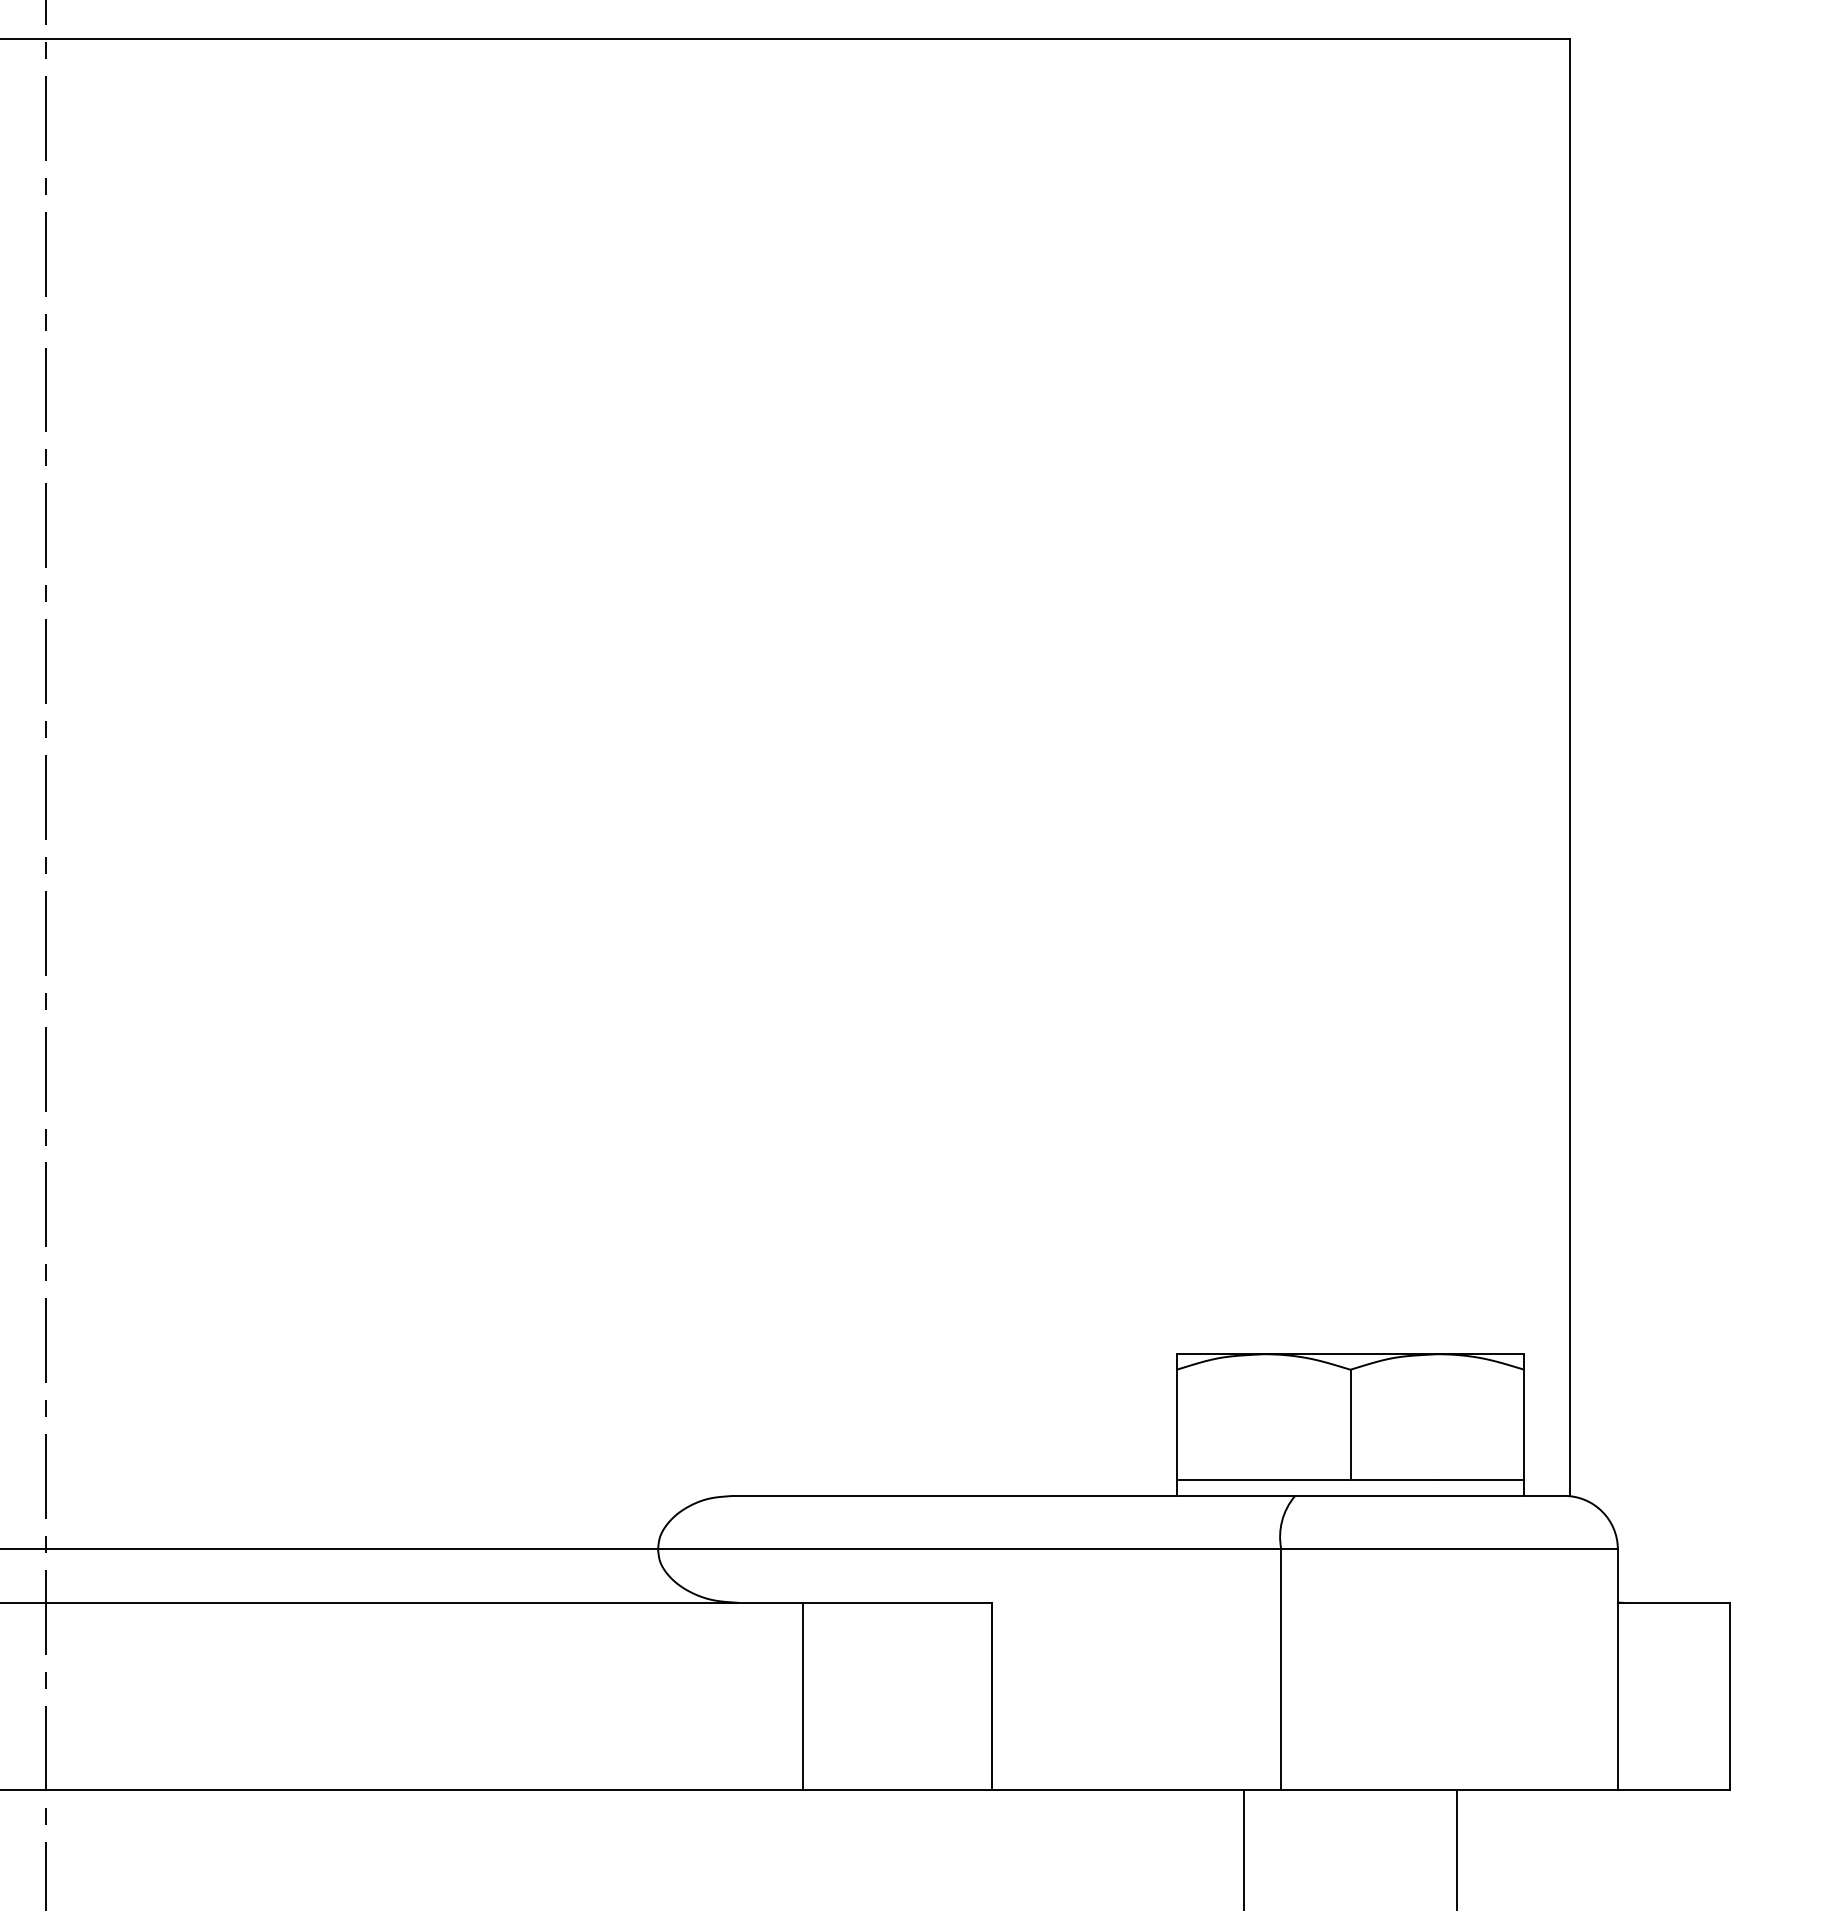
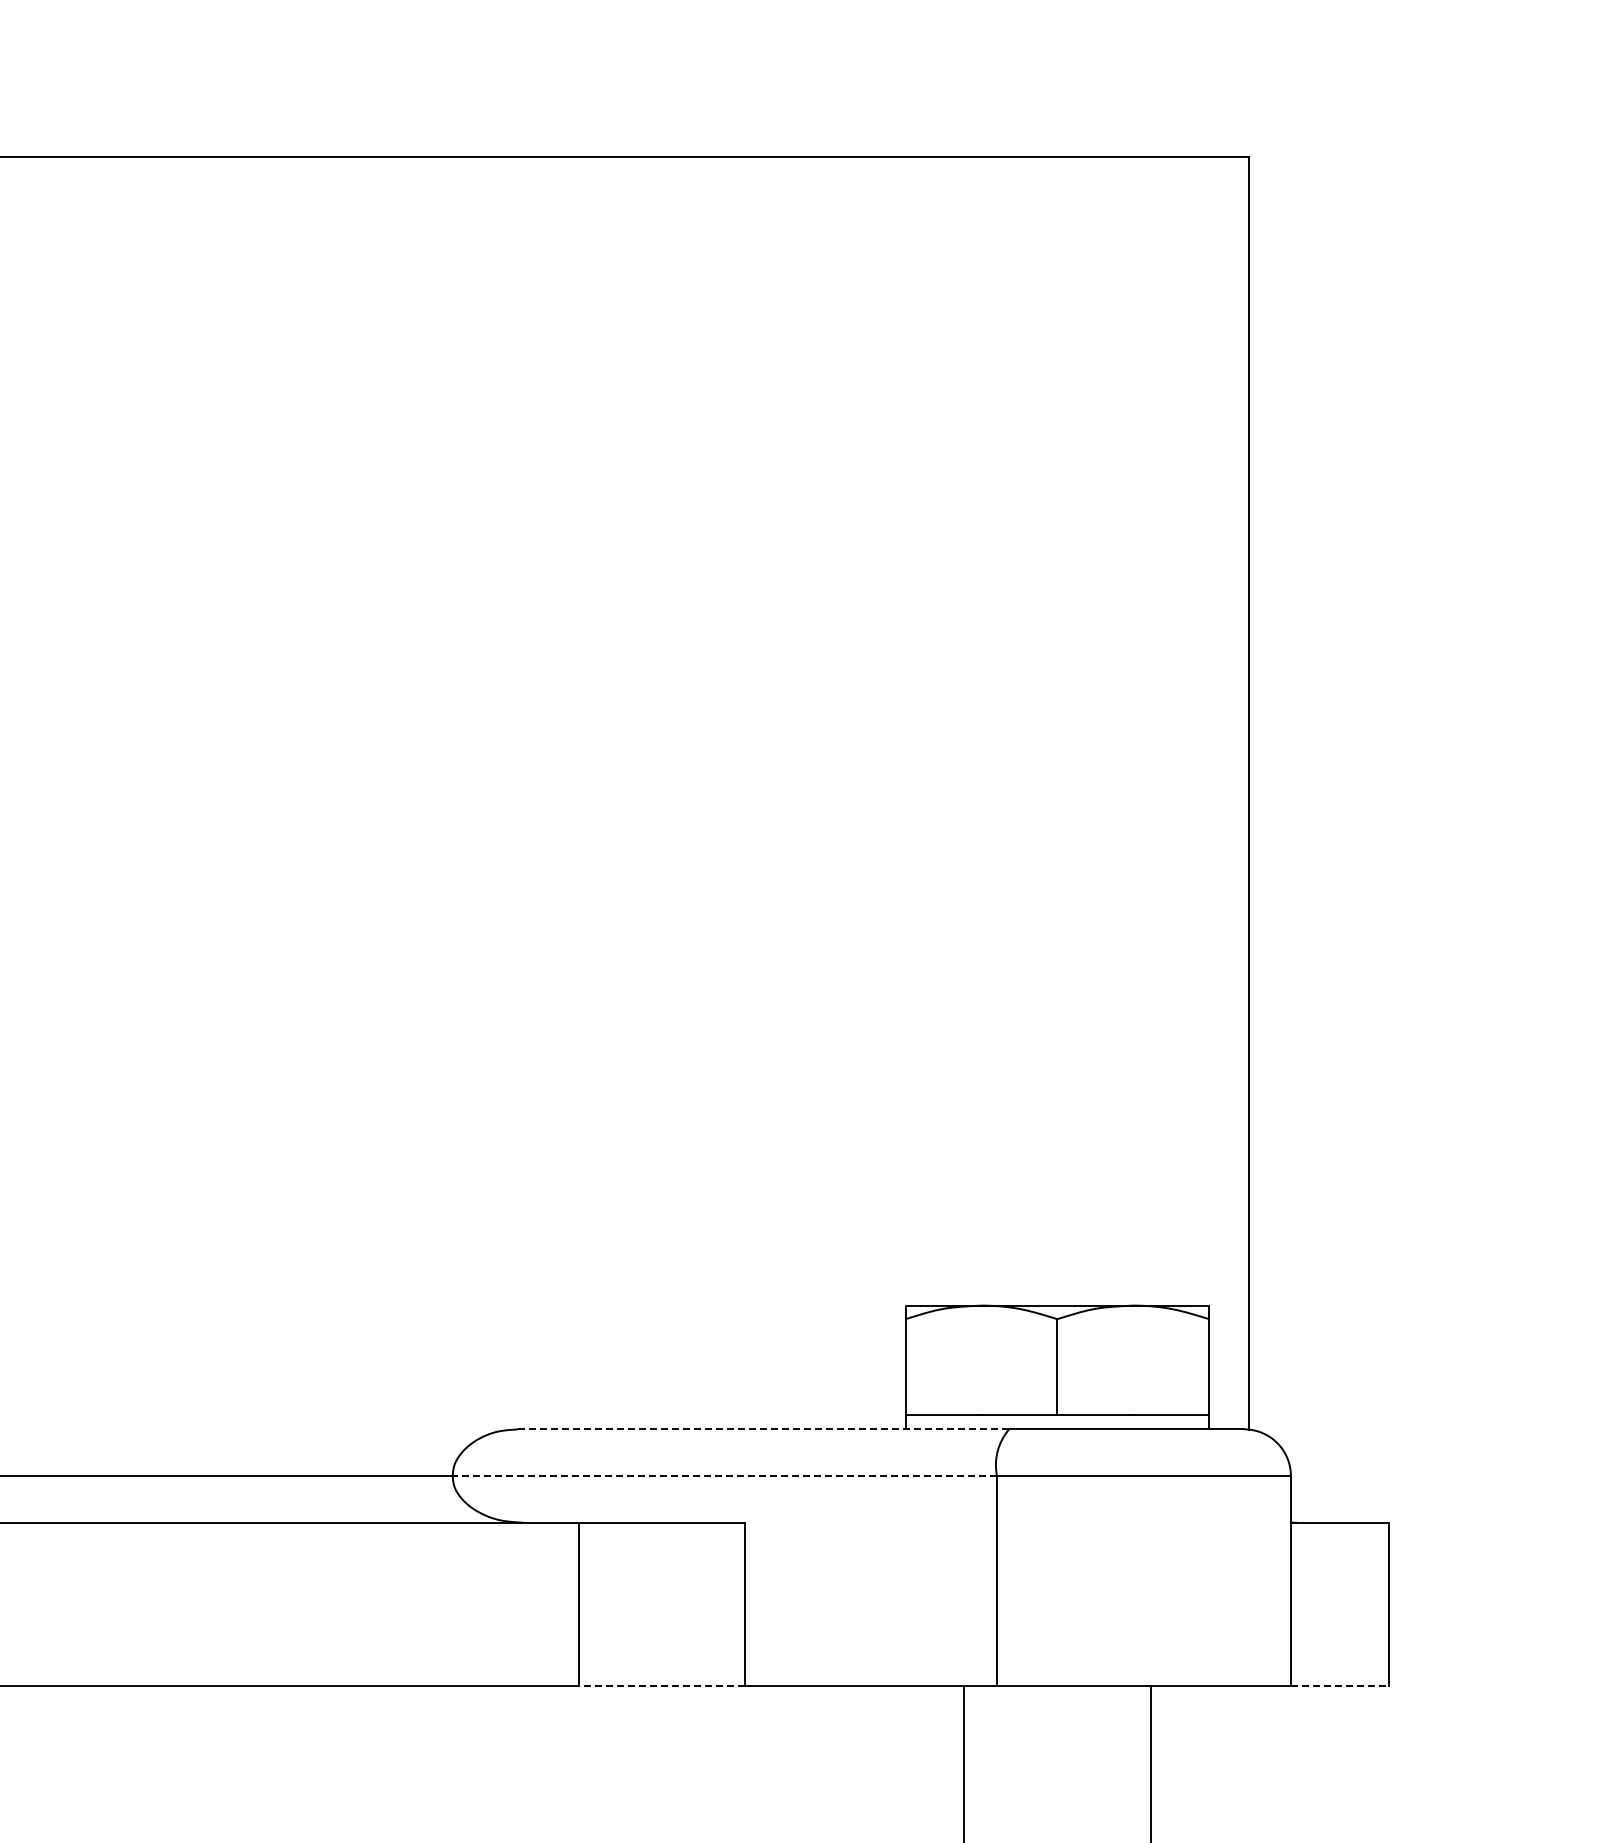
line: (1013, 1496) -> (763, 1429), solid -> dashed
line: (969, 1549) -> (724, 1476), solid -> dashed
line: (897, 1790) -> (661, 1686), solid -> dashed
line: (1674, 1790) -> (1340, 1686), solid -> dashed

